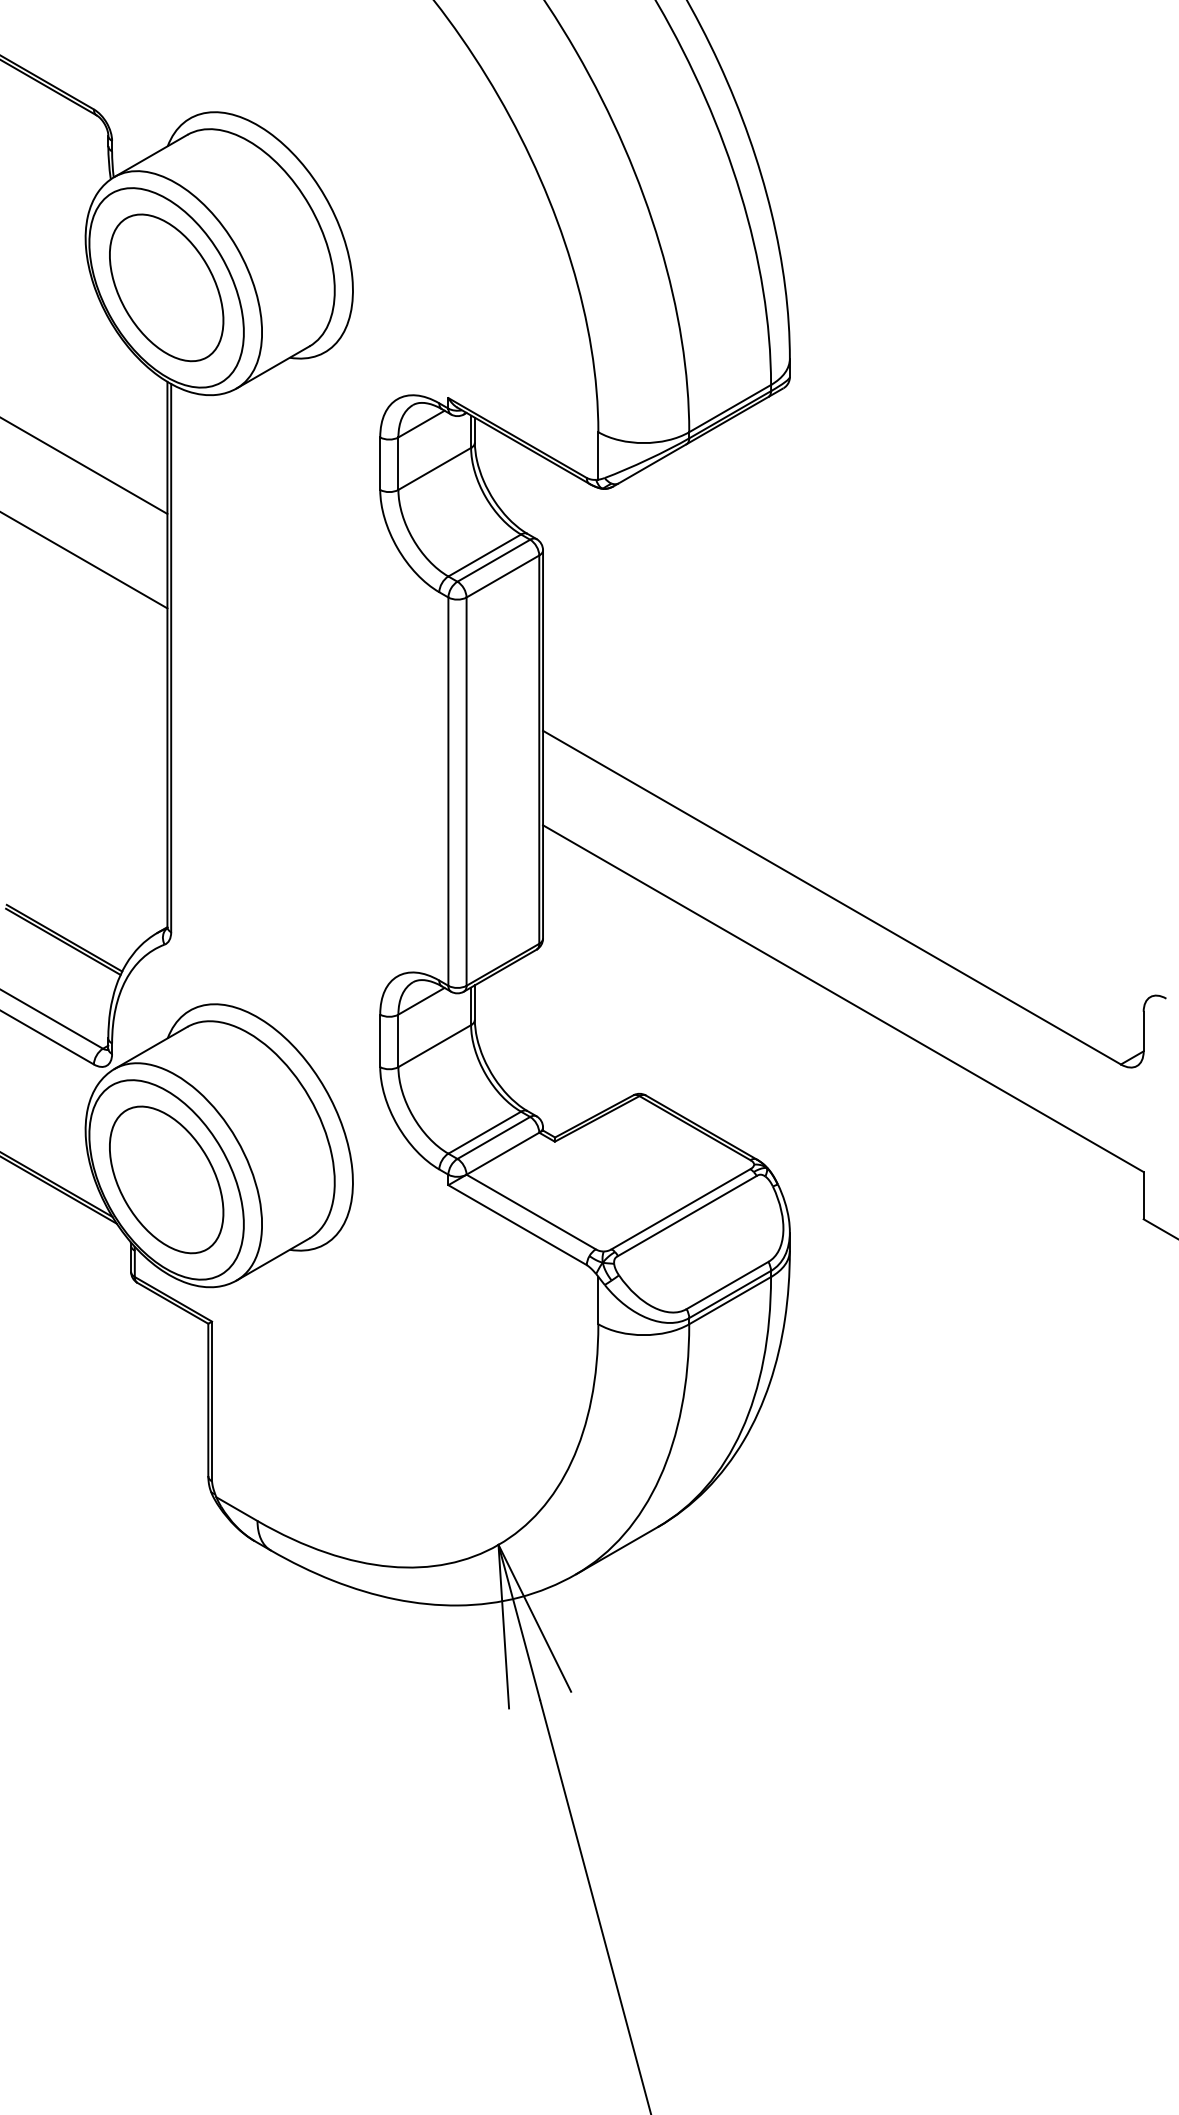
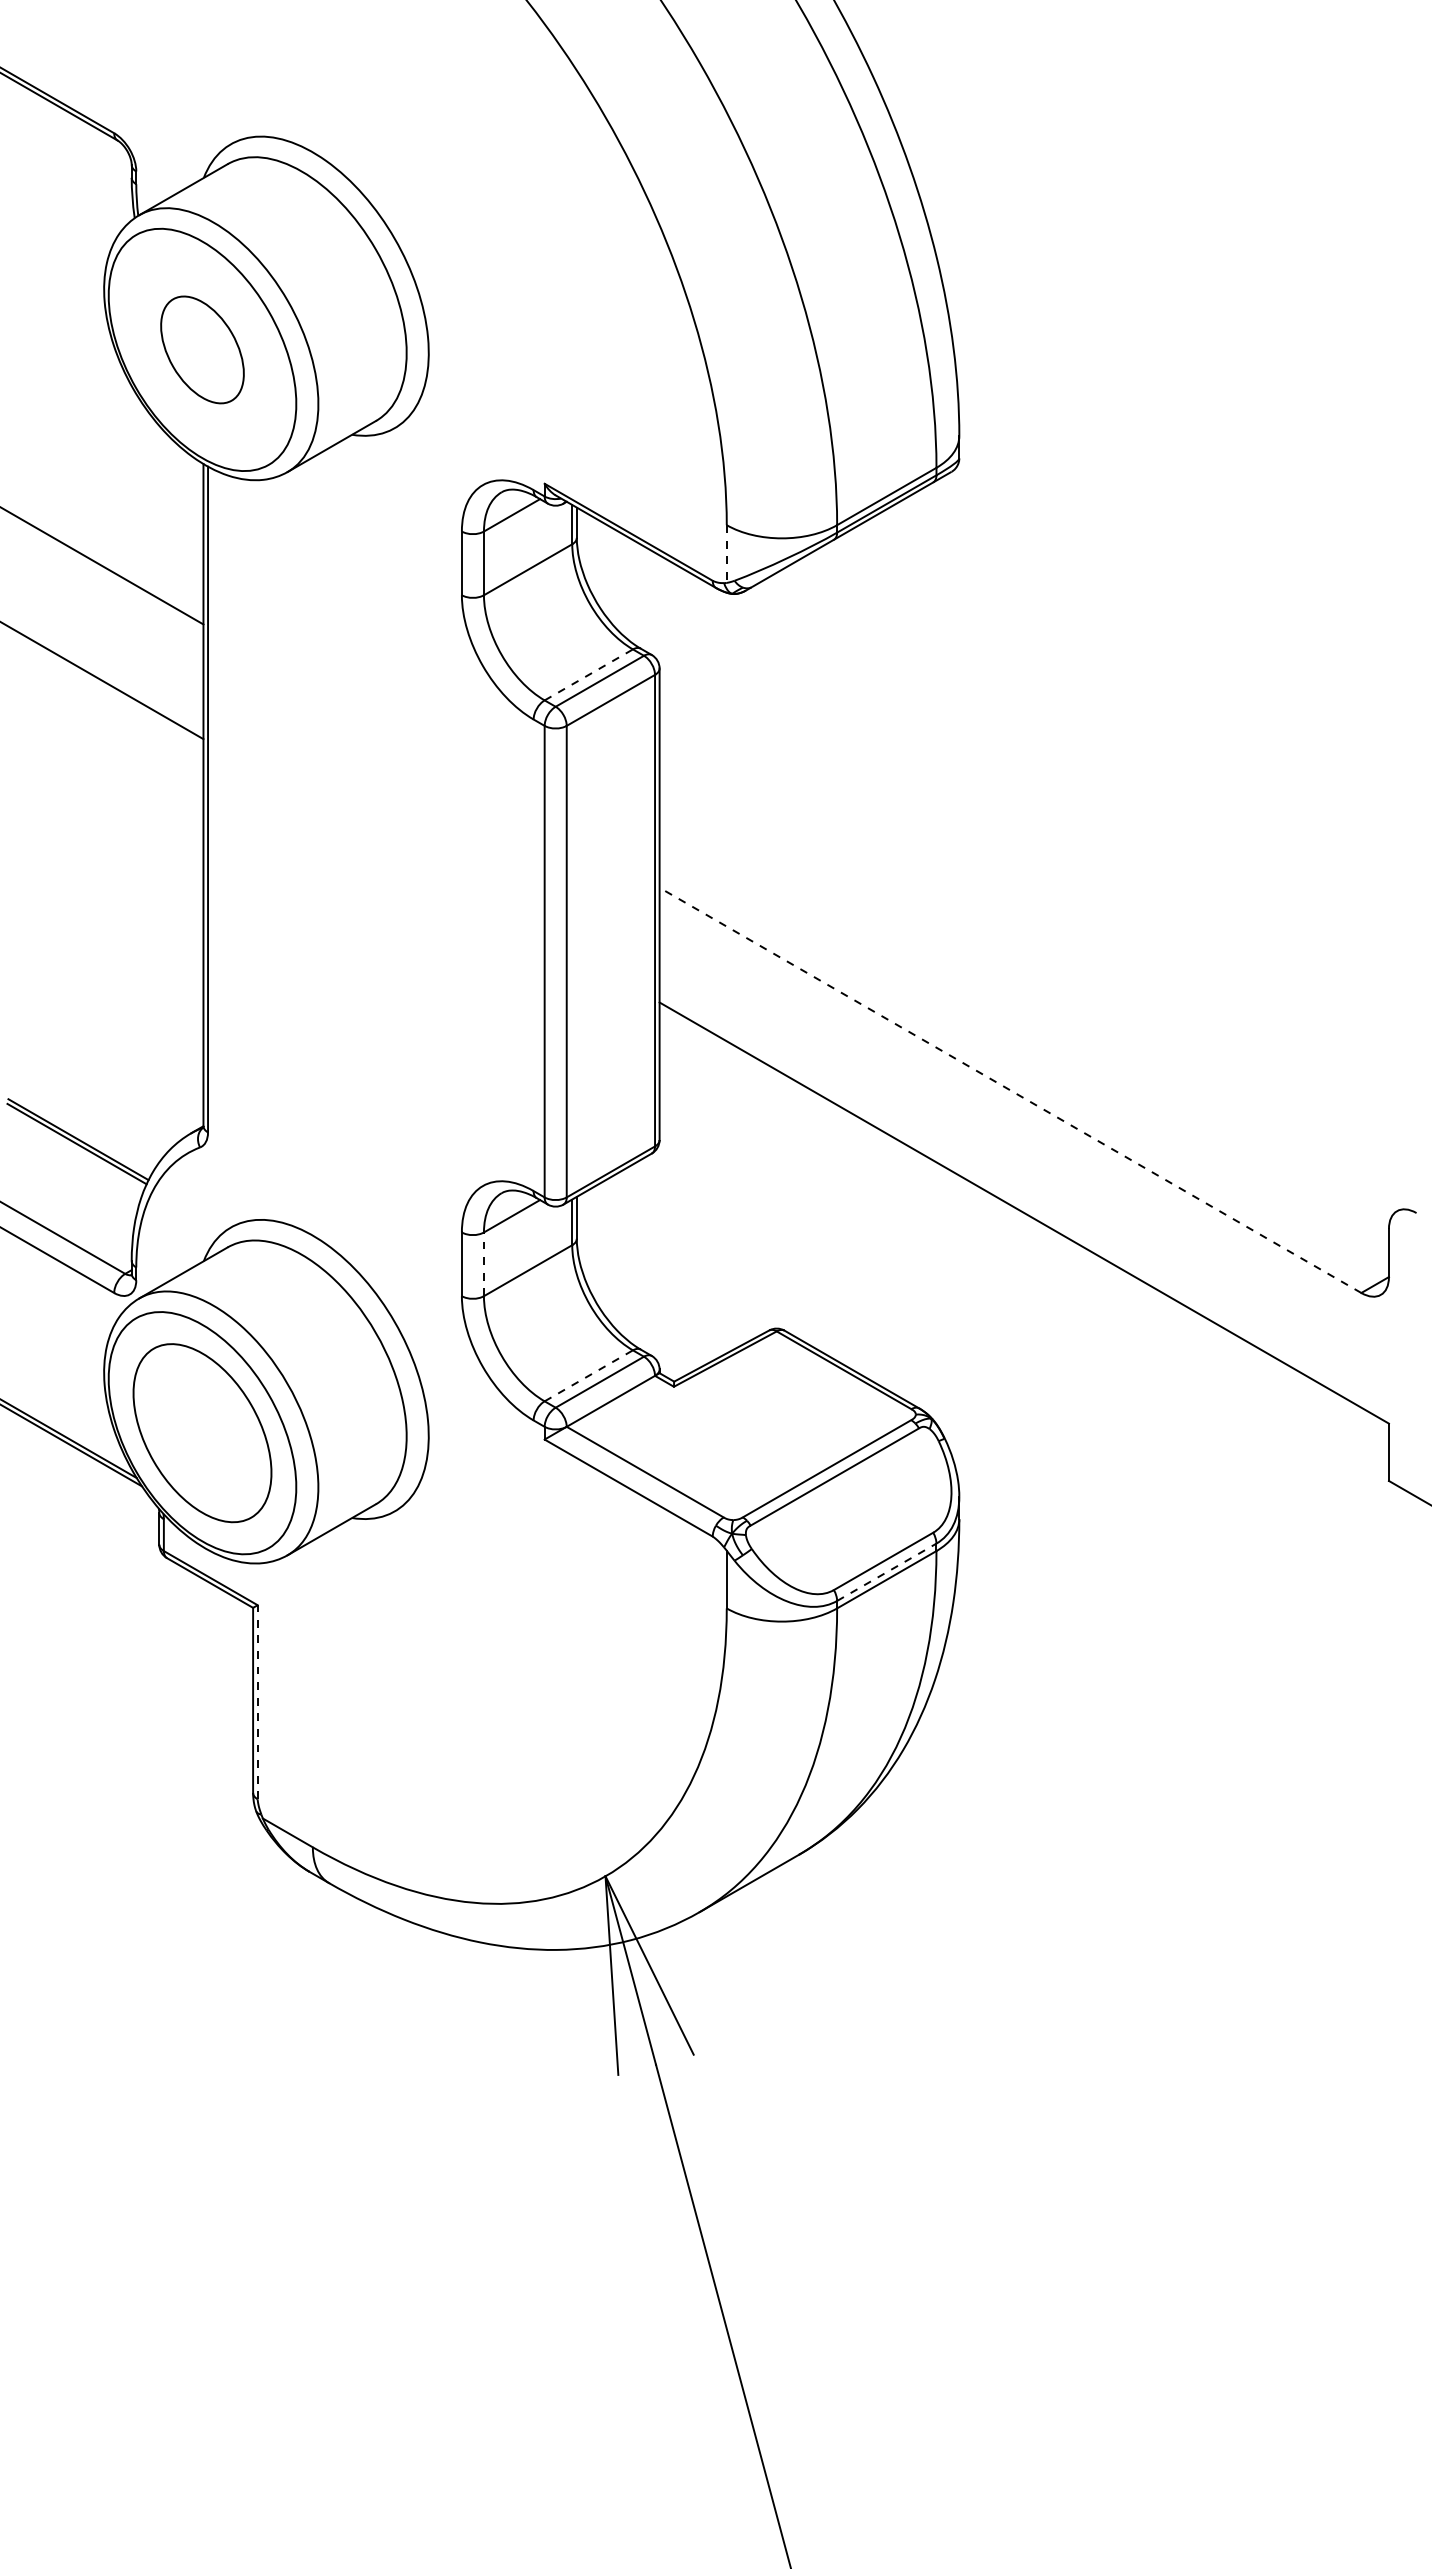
part: (166, 287) -> (202, 349), size x0.6
line: (598, 456) -> (726, 554), solid -> dashed
line: (484, 555) -> (588, 674), solid -> dashed
line: (832, 897) -> (1010, 1090), solid -> dashed
line: (398, 1041) -> (483, 1264), solid -> dashed
line: (484, 1132) -> (588, 1375), solid -> dashed
line: (730, 1294) -> (887, 1572), solid -> dashed
line: (211, 1400) -> (257, 1701), solid -> dashed

